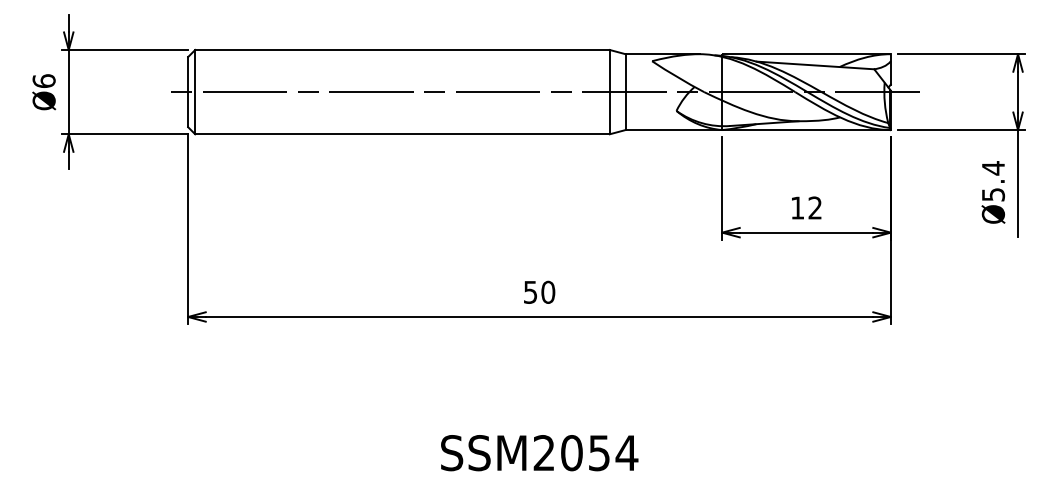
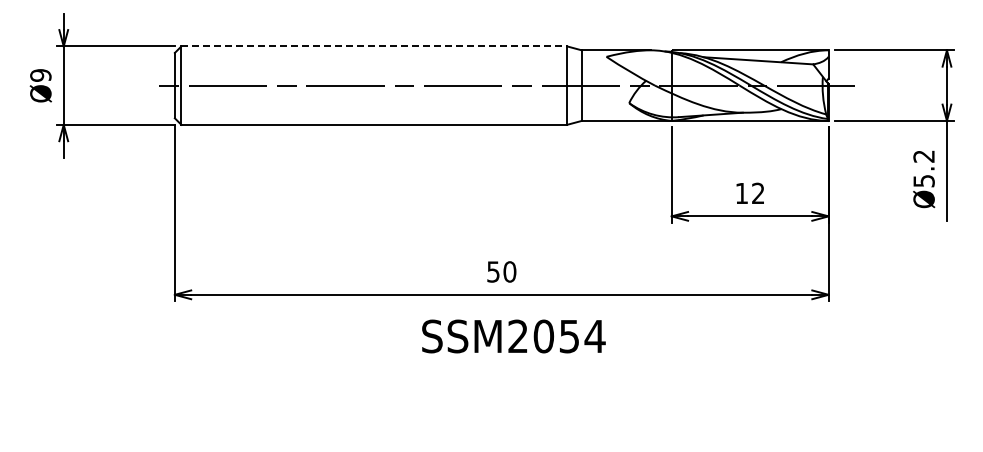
line: (402, 50) -> (374, 46), solid -> dashed
text: (43, 80) -> (40, 74), Ø6 -> Ø9
text: (992, 168) -> (923, 156), Ø5.4 -> Ø5.2
text: (539, 453) -> (513, 336), moved

